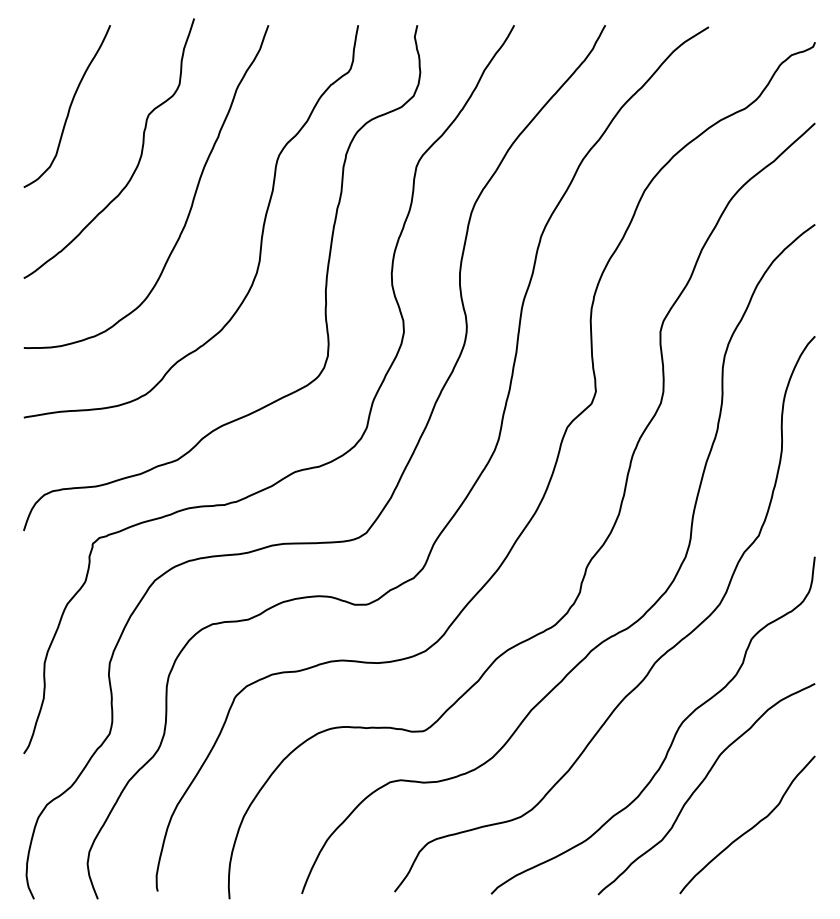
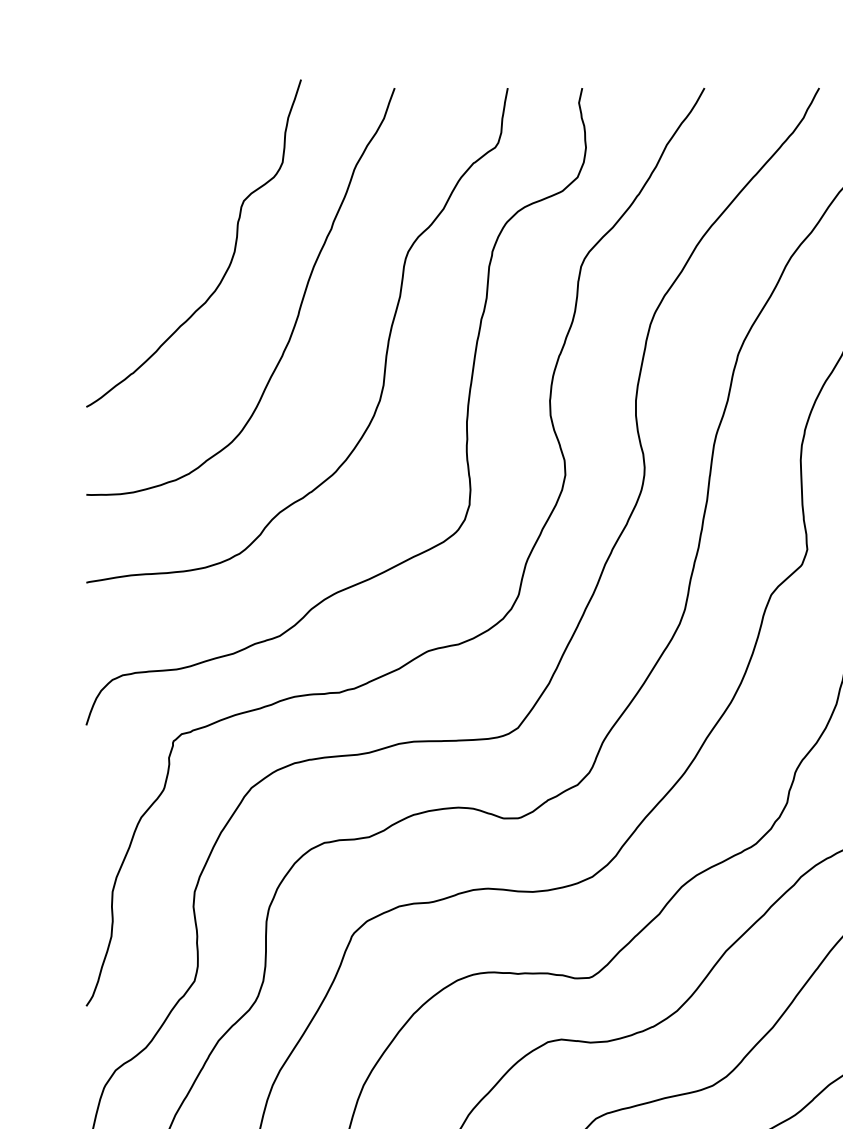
curve: (68, 108) -> (142, 193), removed

